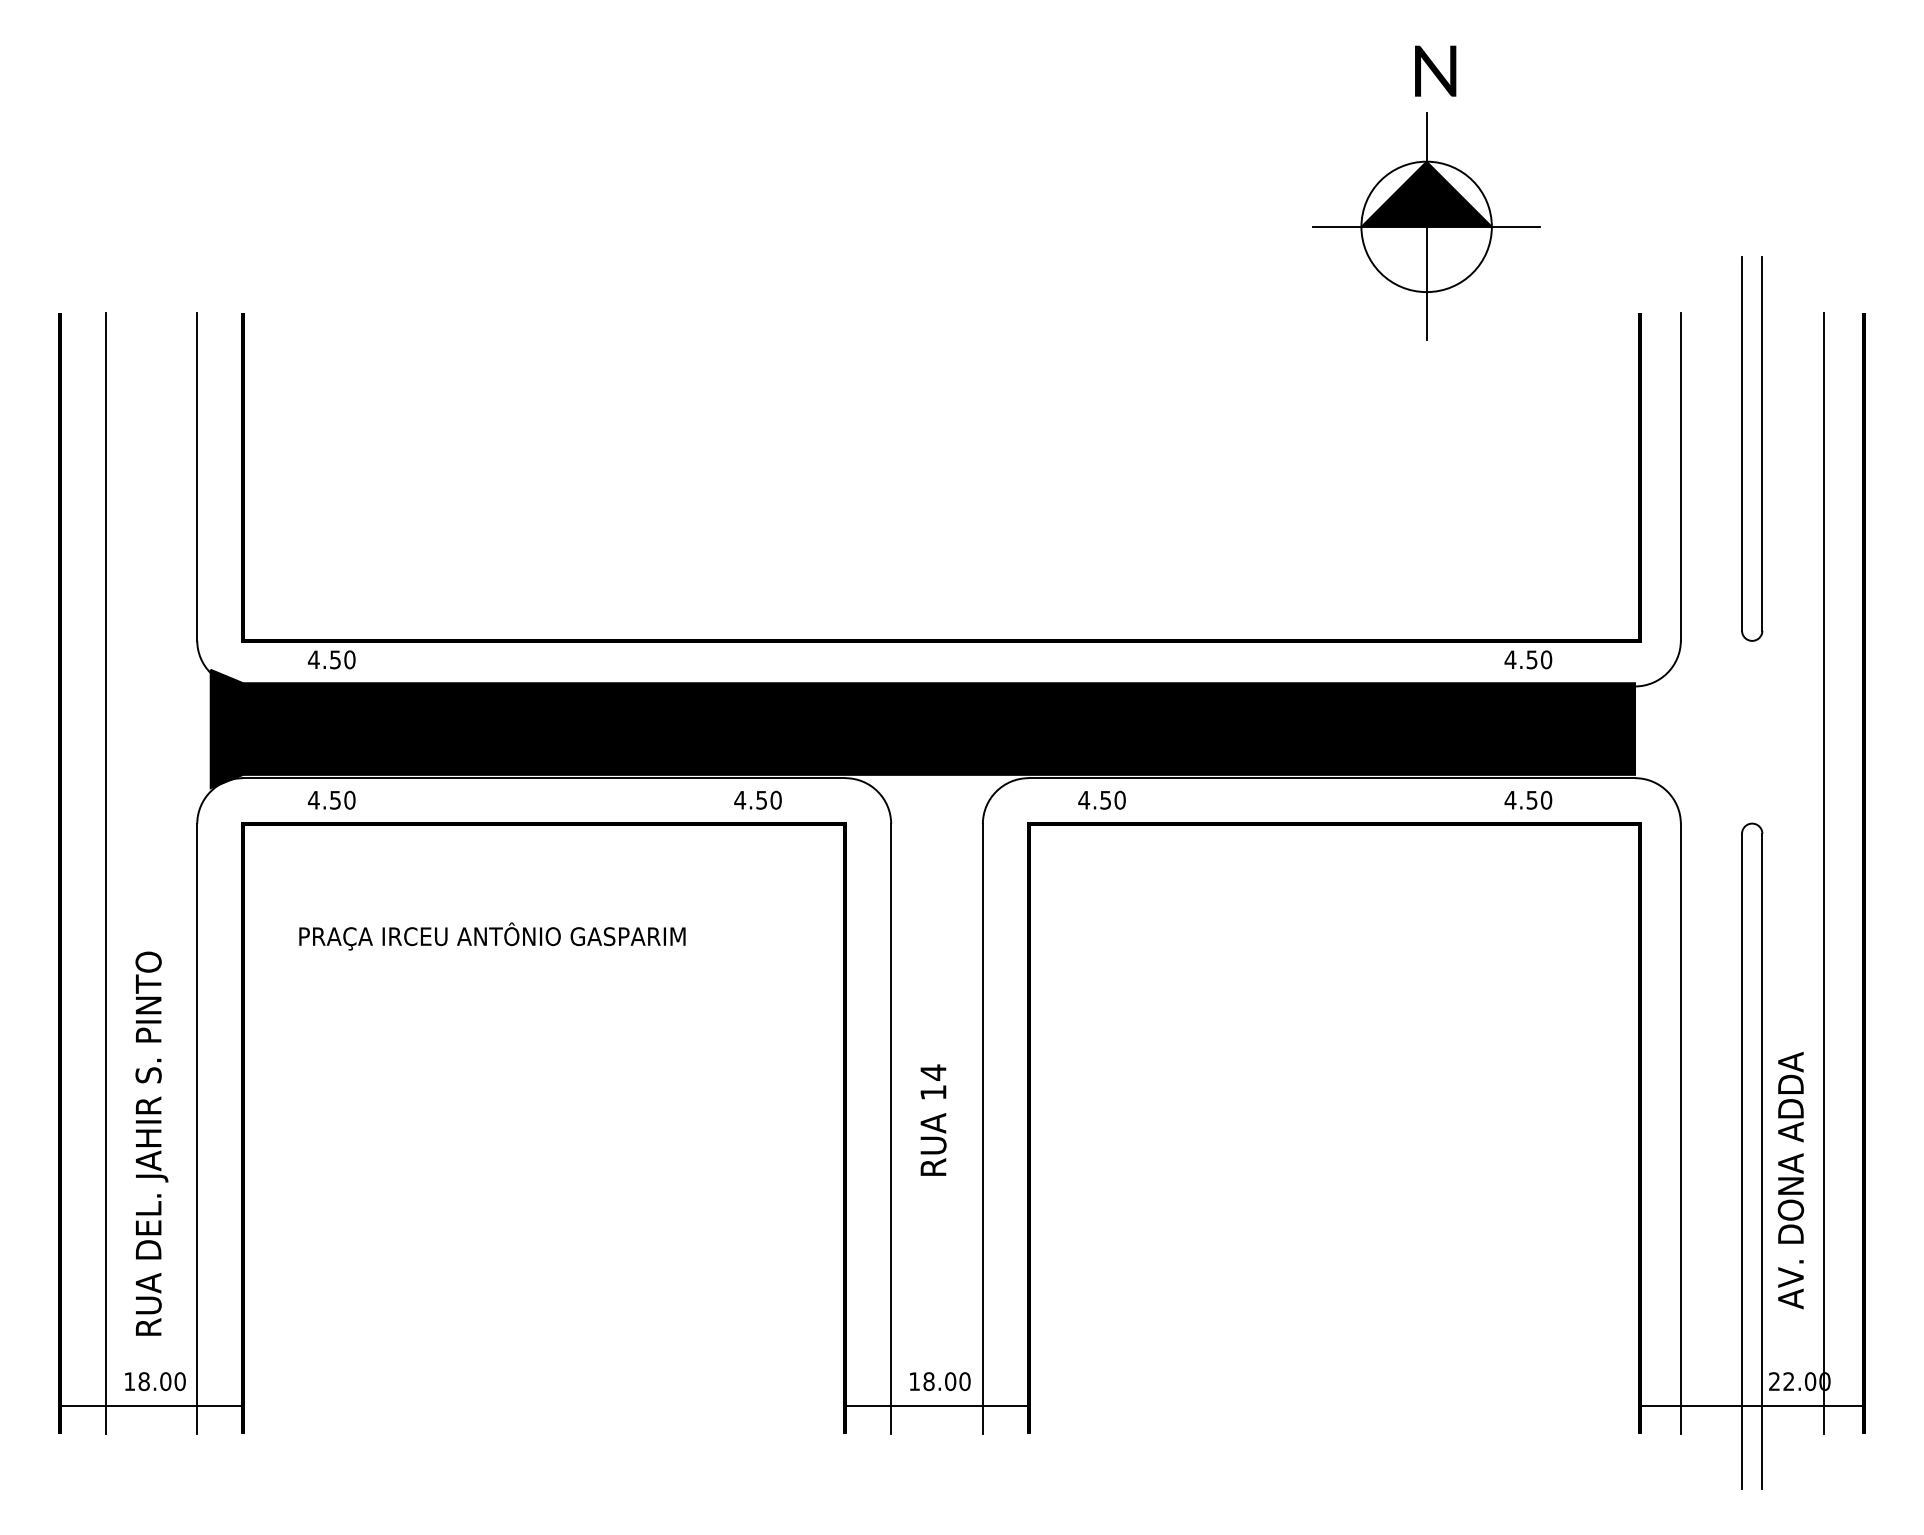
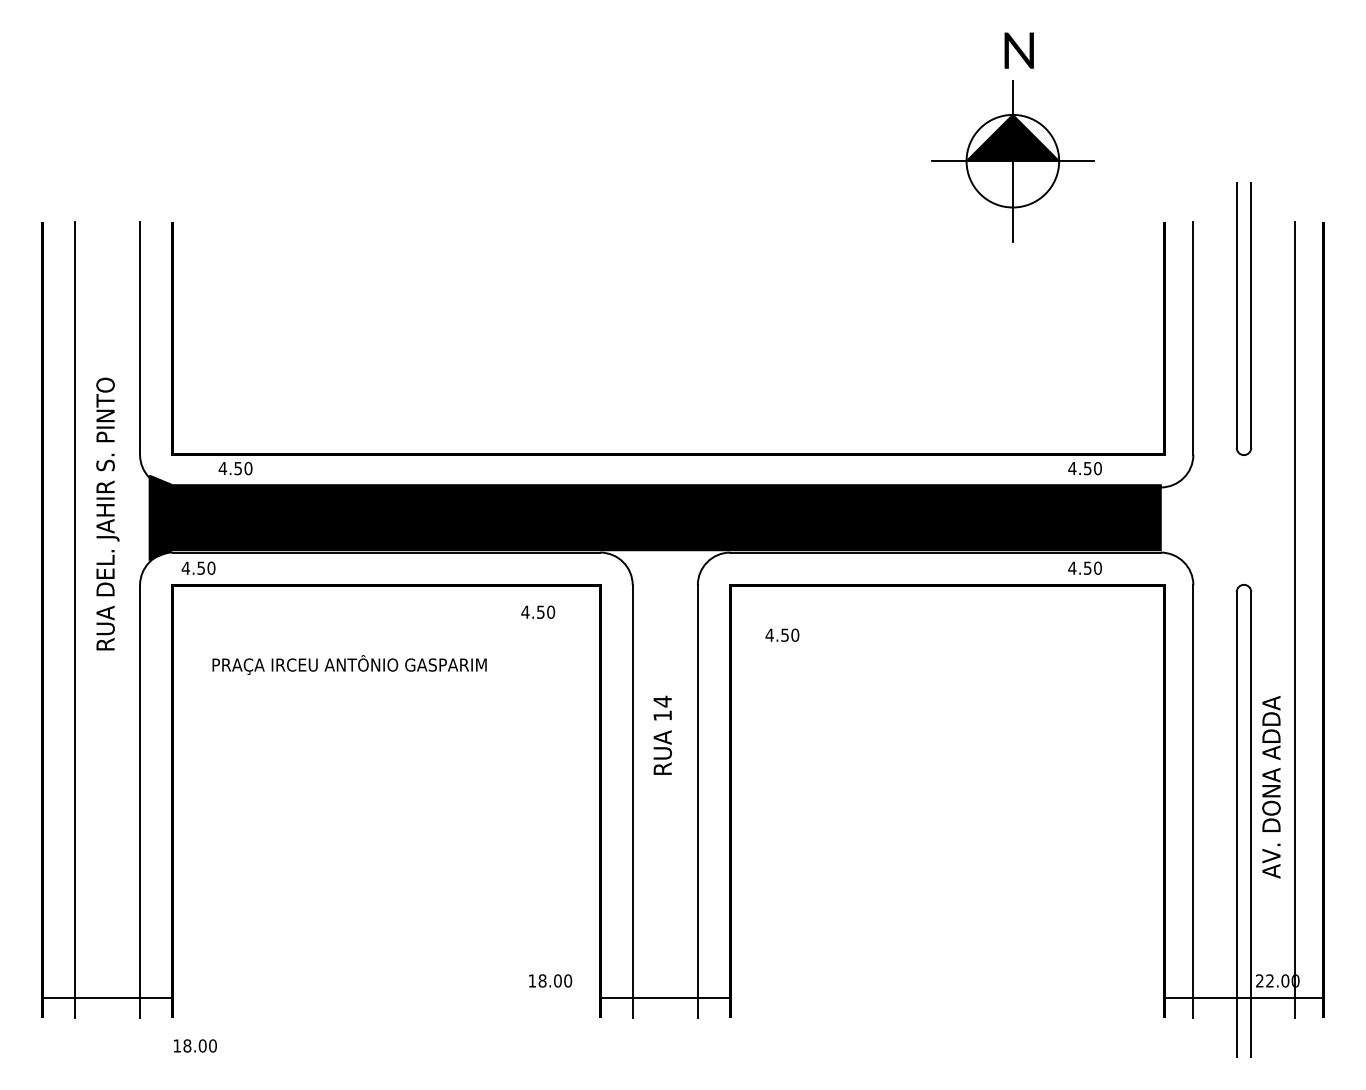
text: (331, 799) -> (198, 567), moved
text: (758, 799) -> (538, 611), moved
text: (1102, 799) -> (782, 634), moved
text: (933, 1118) -> (662, 734), moved
text: (151, 1142) -> (107, 513), moved
text: (1790, 1180) -> (1271, 787), moved
text: (155, 1380) -> (195, 1045), moved
text: (940, 1380) -> (550, 980), moved

